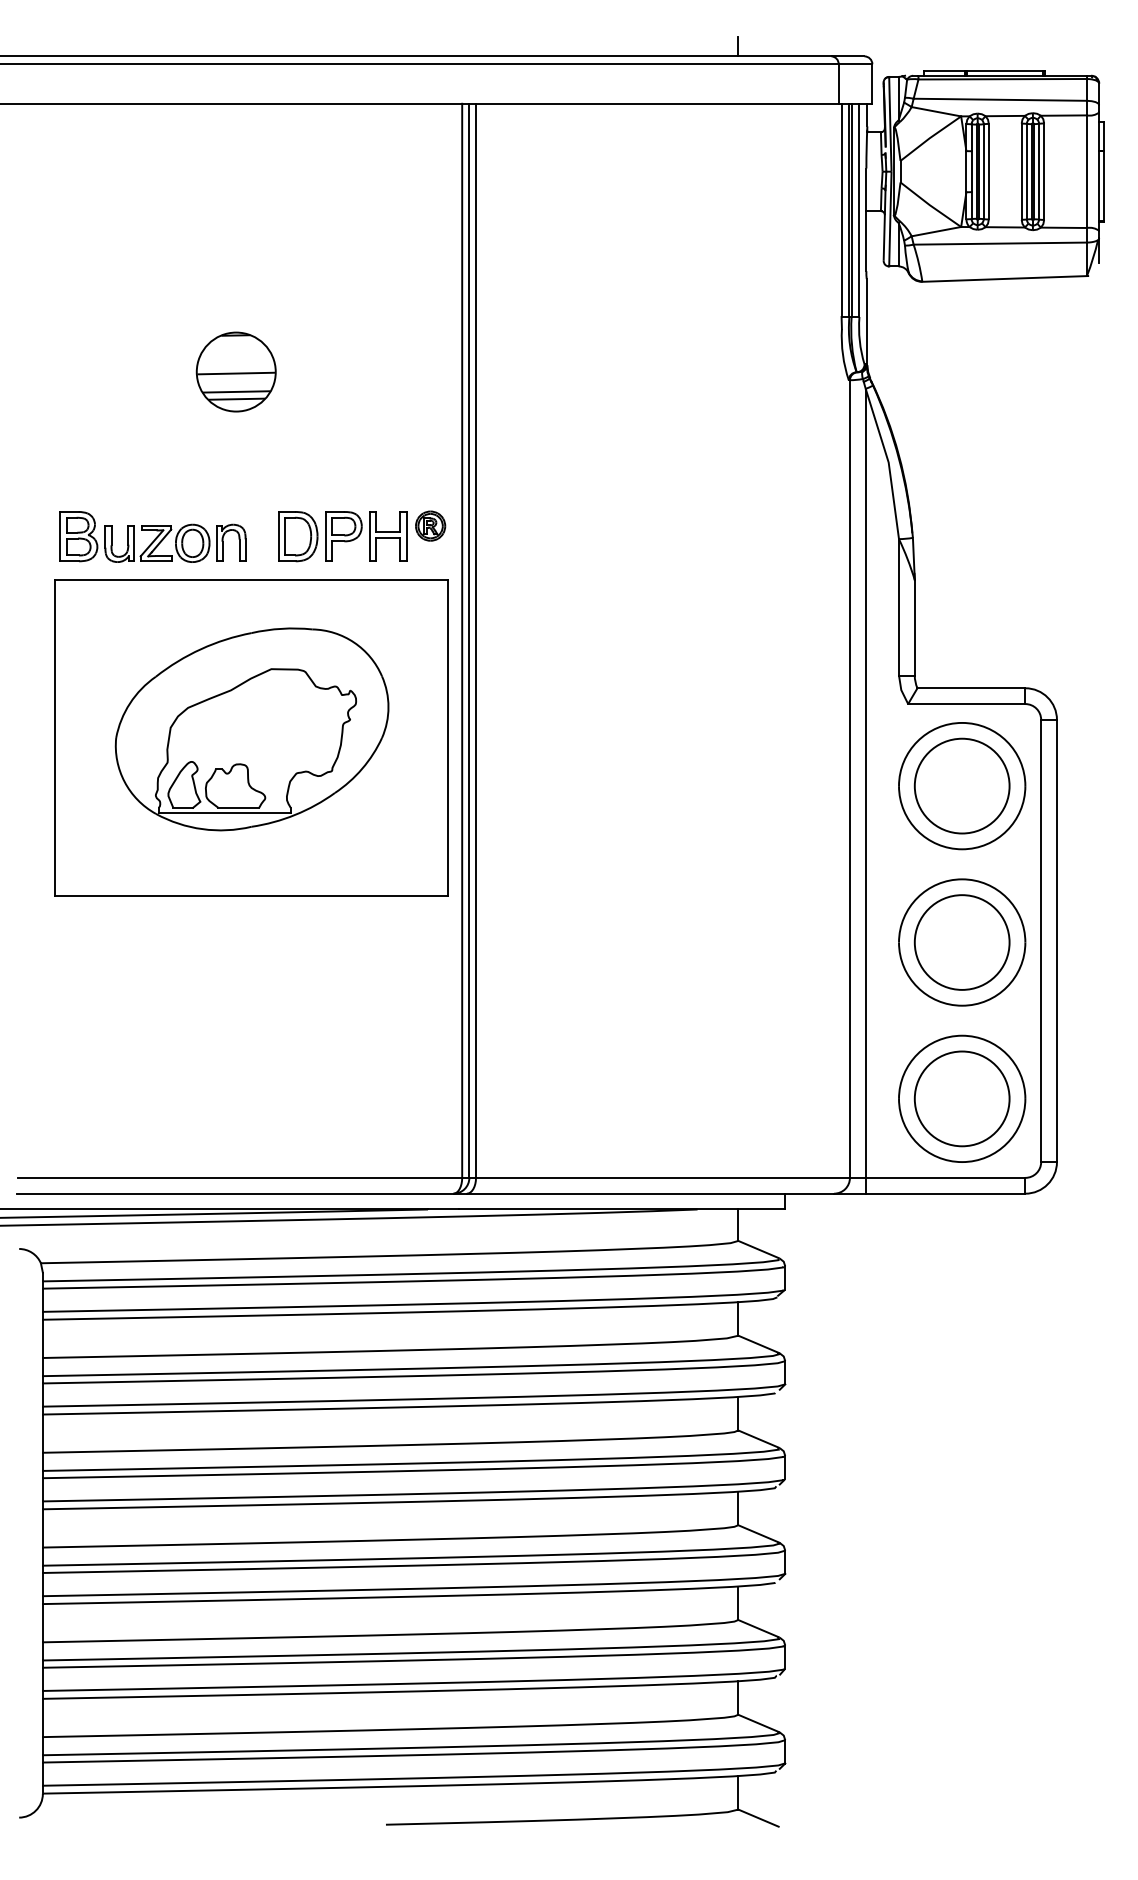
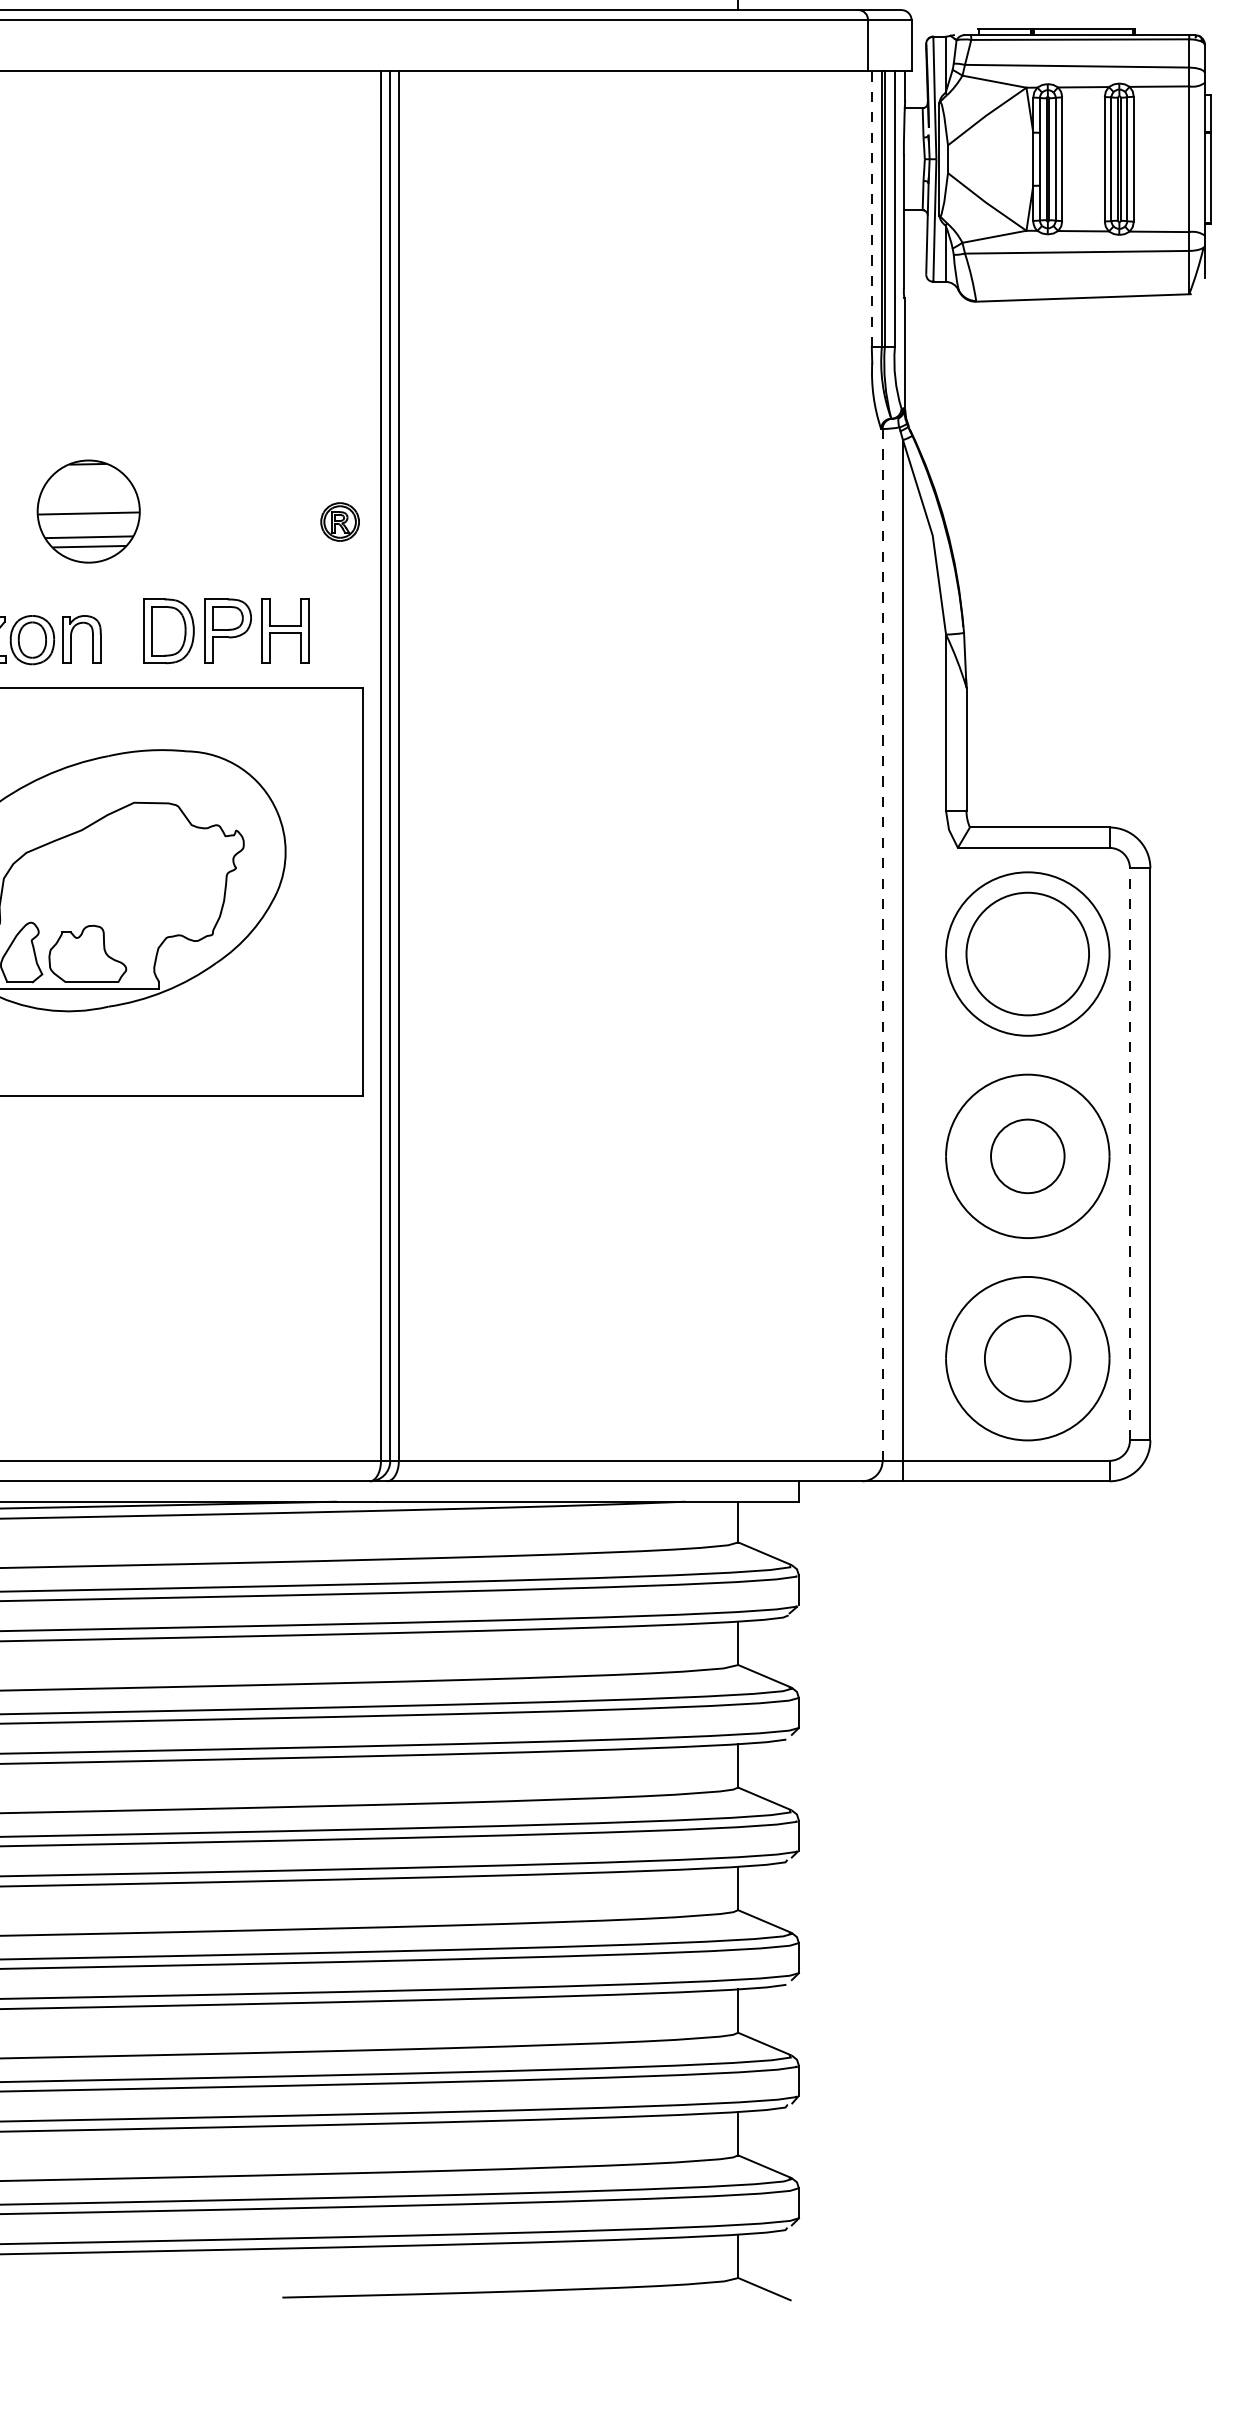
line: (841, 210) -> (871, 209), solid -> dashed
part: (235, 371) -> (87, 510), moved
part: (430, 525) -> (339, 521), moved
line: (849, 779) -> (882, 945), solid -> dashed
line: (1041, 940) -> (1130, 1153), solid -> dashed
circle: (961, 942) -> (1026, 1156), size x0.6
circle: (961, 1098) -> (1026, 1358), size x0.7

